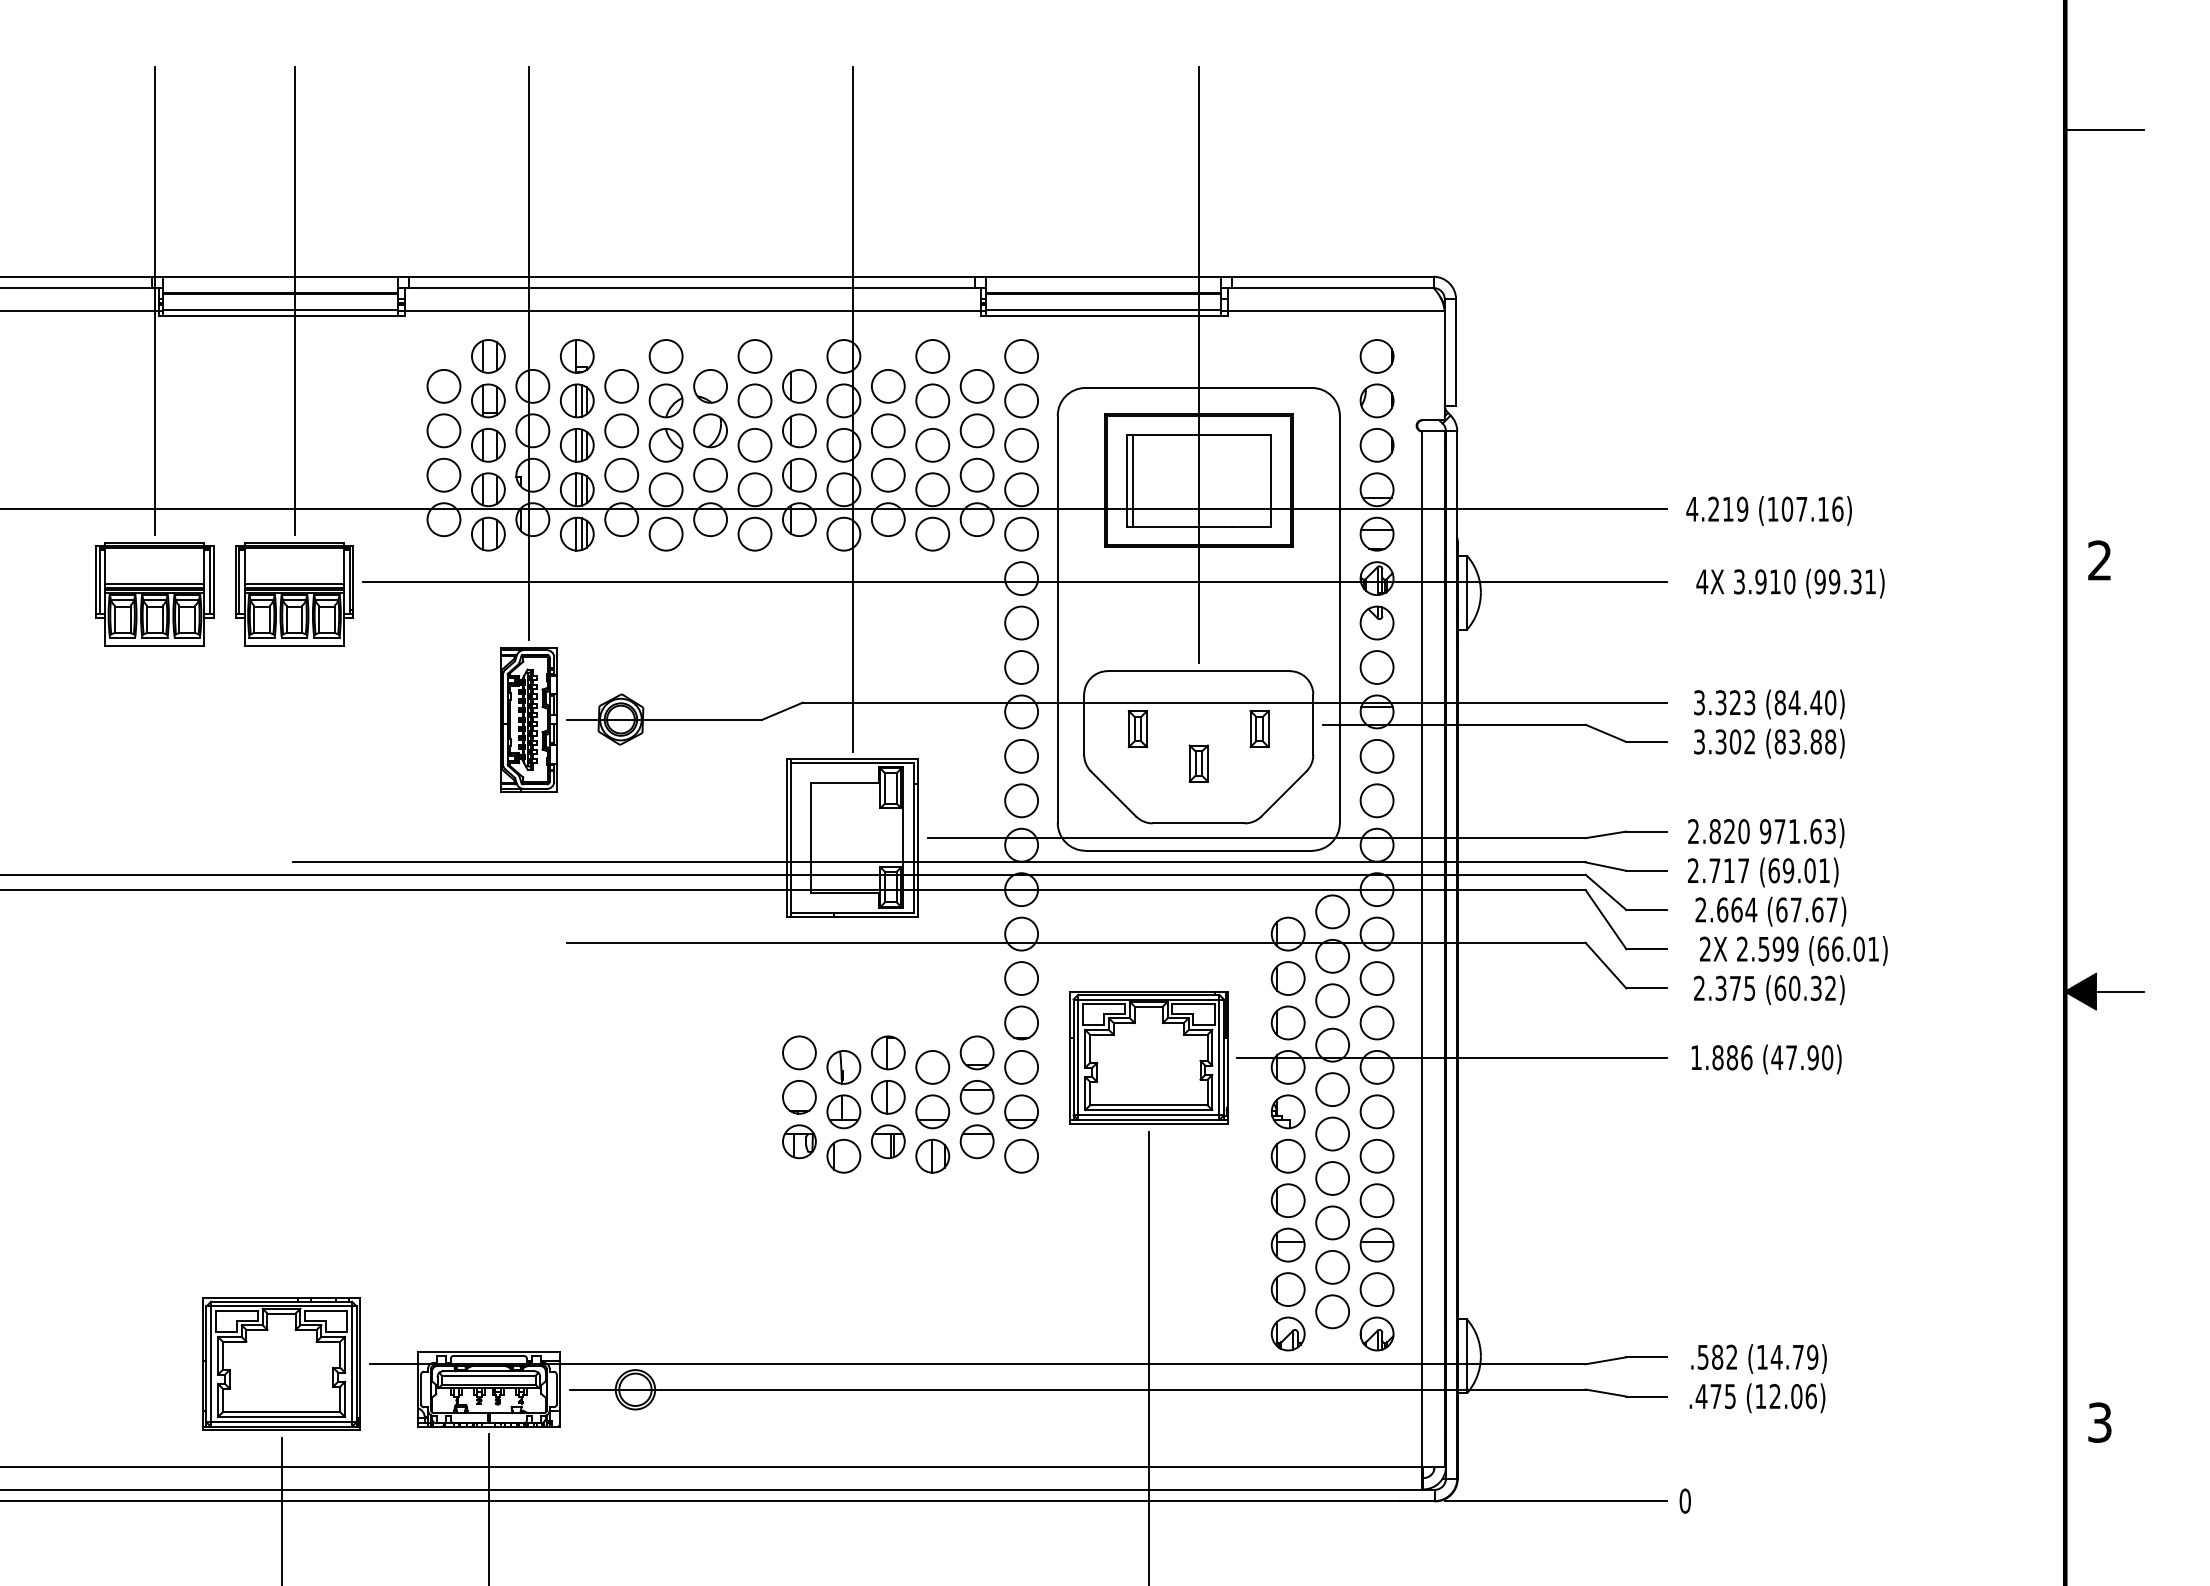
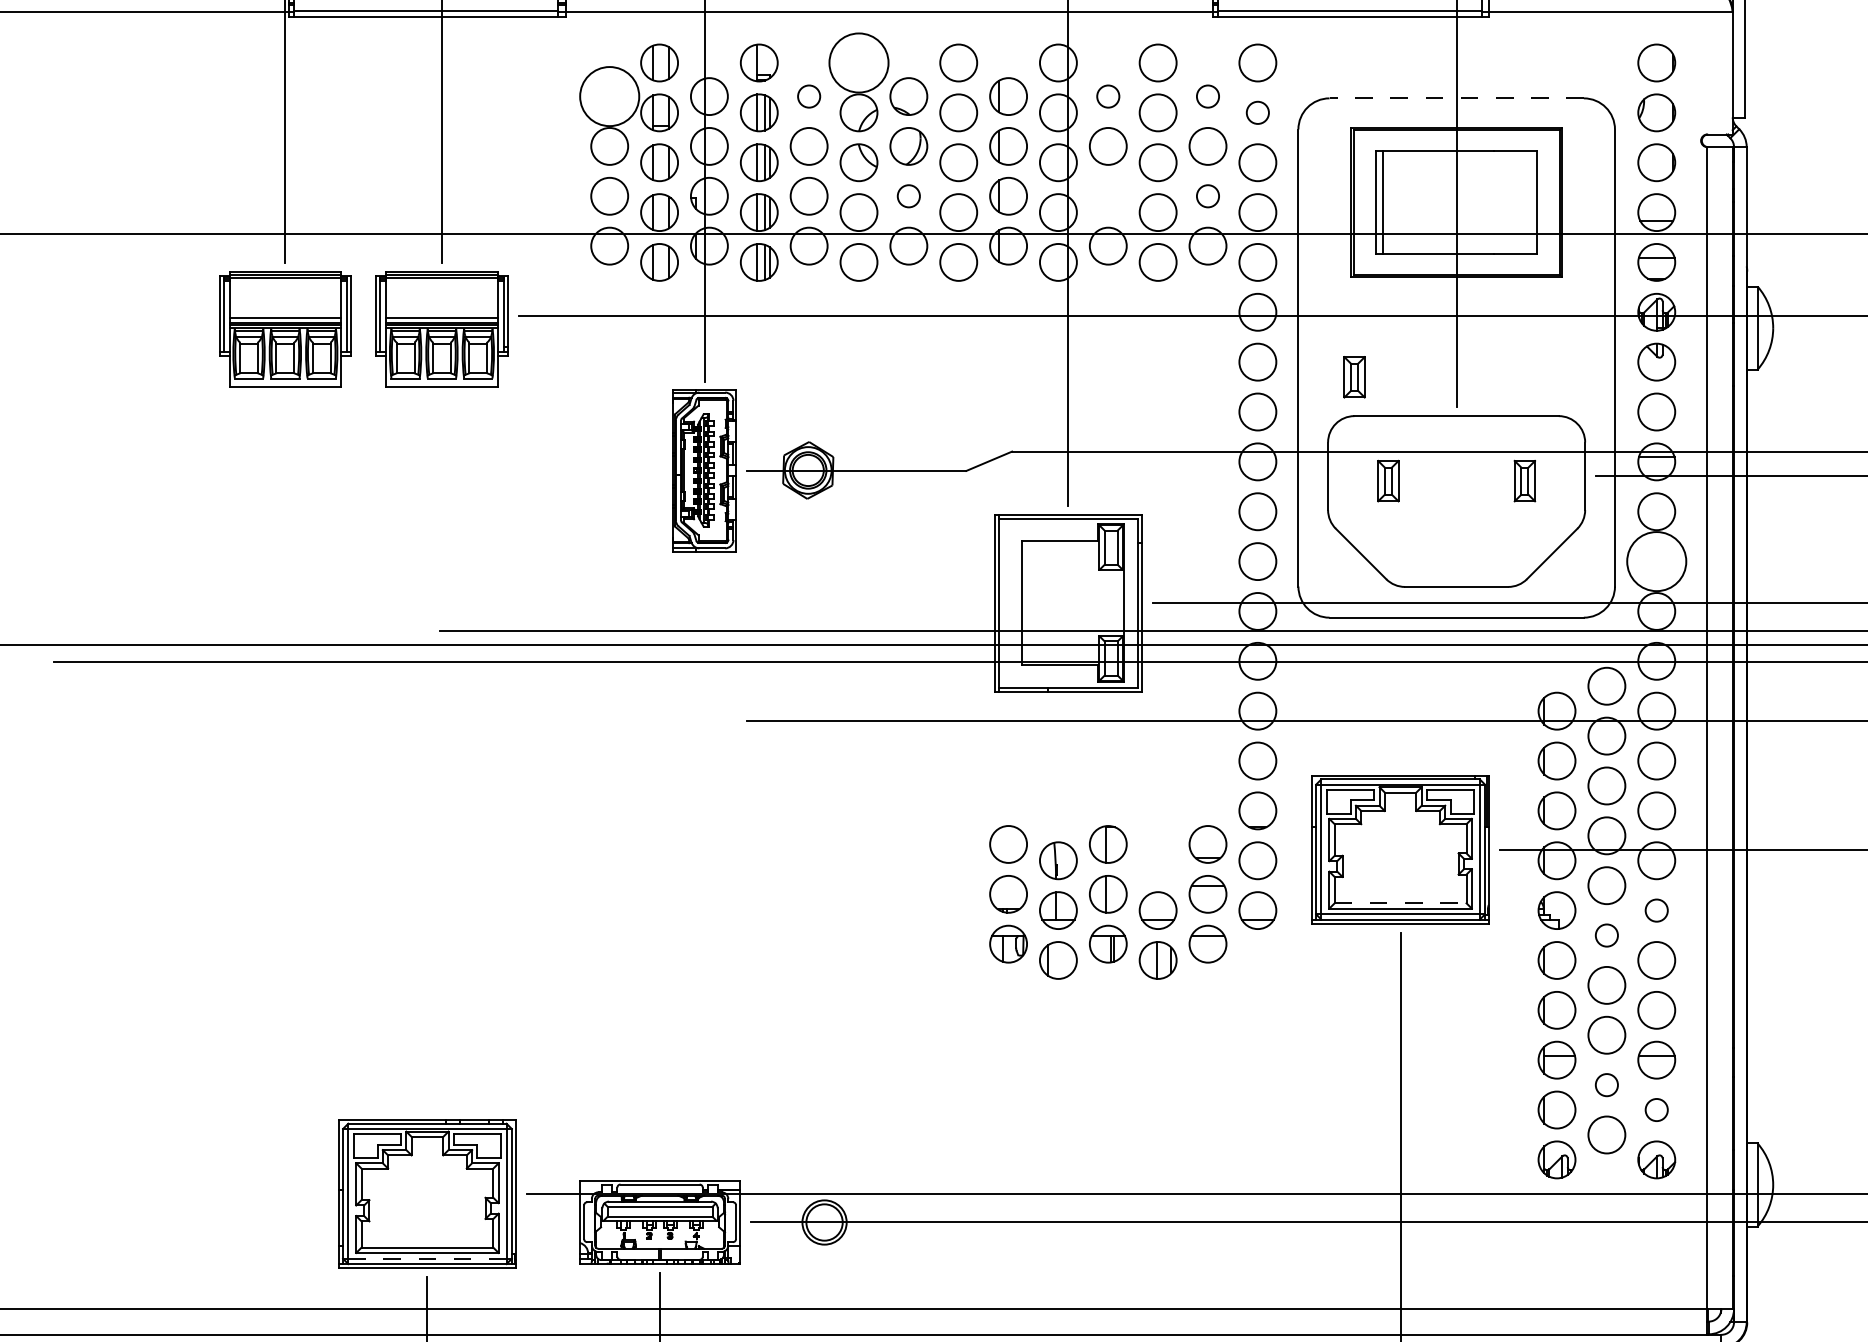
circle: (665, 356) -> (858, 63), size x1.6
circle: (443, 385) -> (609, 95), size x1.6
circle: (621, 385) -> (808, 95), size x0.6
circle: (887, 385) -> (1107, 95), size x0.6
circle: (976, 385) -> (1207, 95), size x0.6
line: (1198, 387) -> (1456, 97), solid -> dashed
circle: (1021, 400) -> (1257, 112), size x0.6
circle: (710, 474) -> (908, 195), size x0.6
circle: (888, 474) -> (1108, 195), removed
circle: (976, 474) -> (1207, 195), size x0.6
part: (1198, 763) -> (1354, 377), moved
circle: (1376, 800) -> (1656, 561), size x1.6
circle: (932, 1067) -> (1157, 860), removed
line: (1148, 1105) -> (1400, 903), solid -> dashed
circle: (1376, 1111) -> (1656, 910), size x0.6
circle: (1332, 1133) -> (1606, 934), size x0.6
circle: (1021, 1155) -> (1257, 959), removed
circle: (1332, 1266) -> (1606, 1084), size x0.6
circle: (1376, 1289) -> (1656, 1109), size x0.6
line: (281, 1422) -> (427, 1259), solid -> dashed

